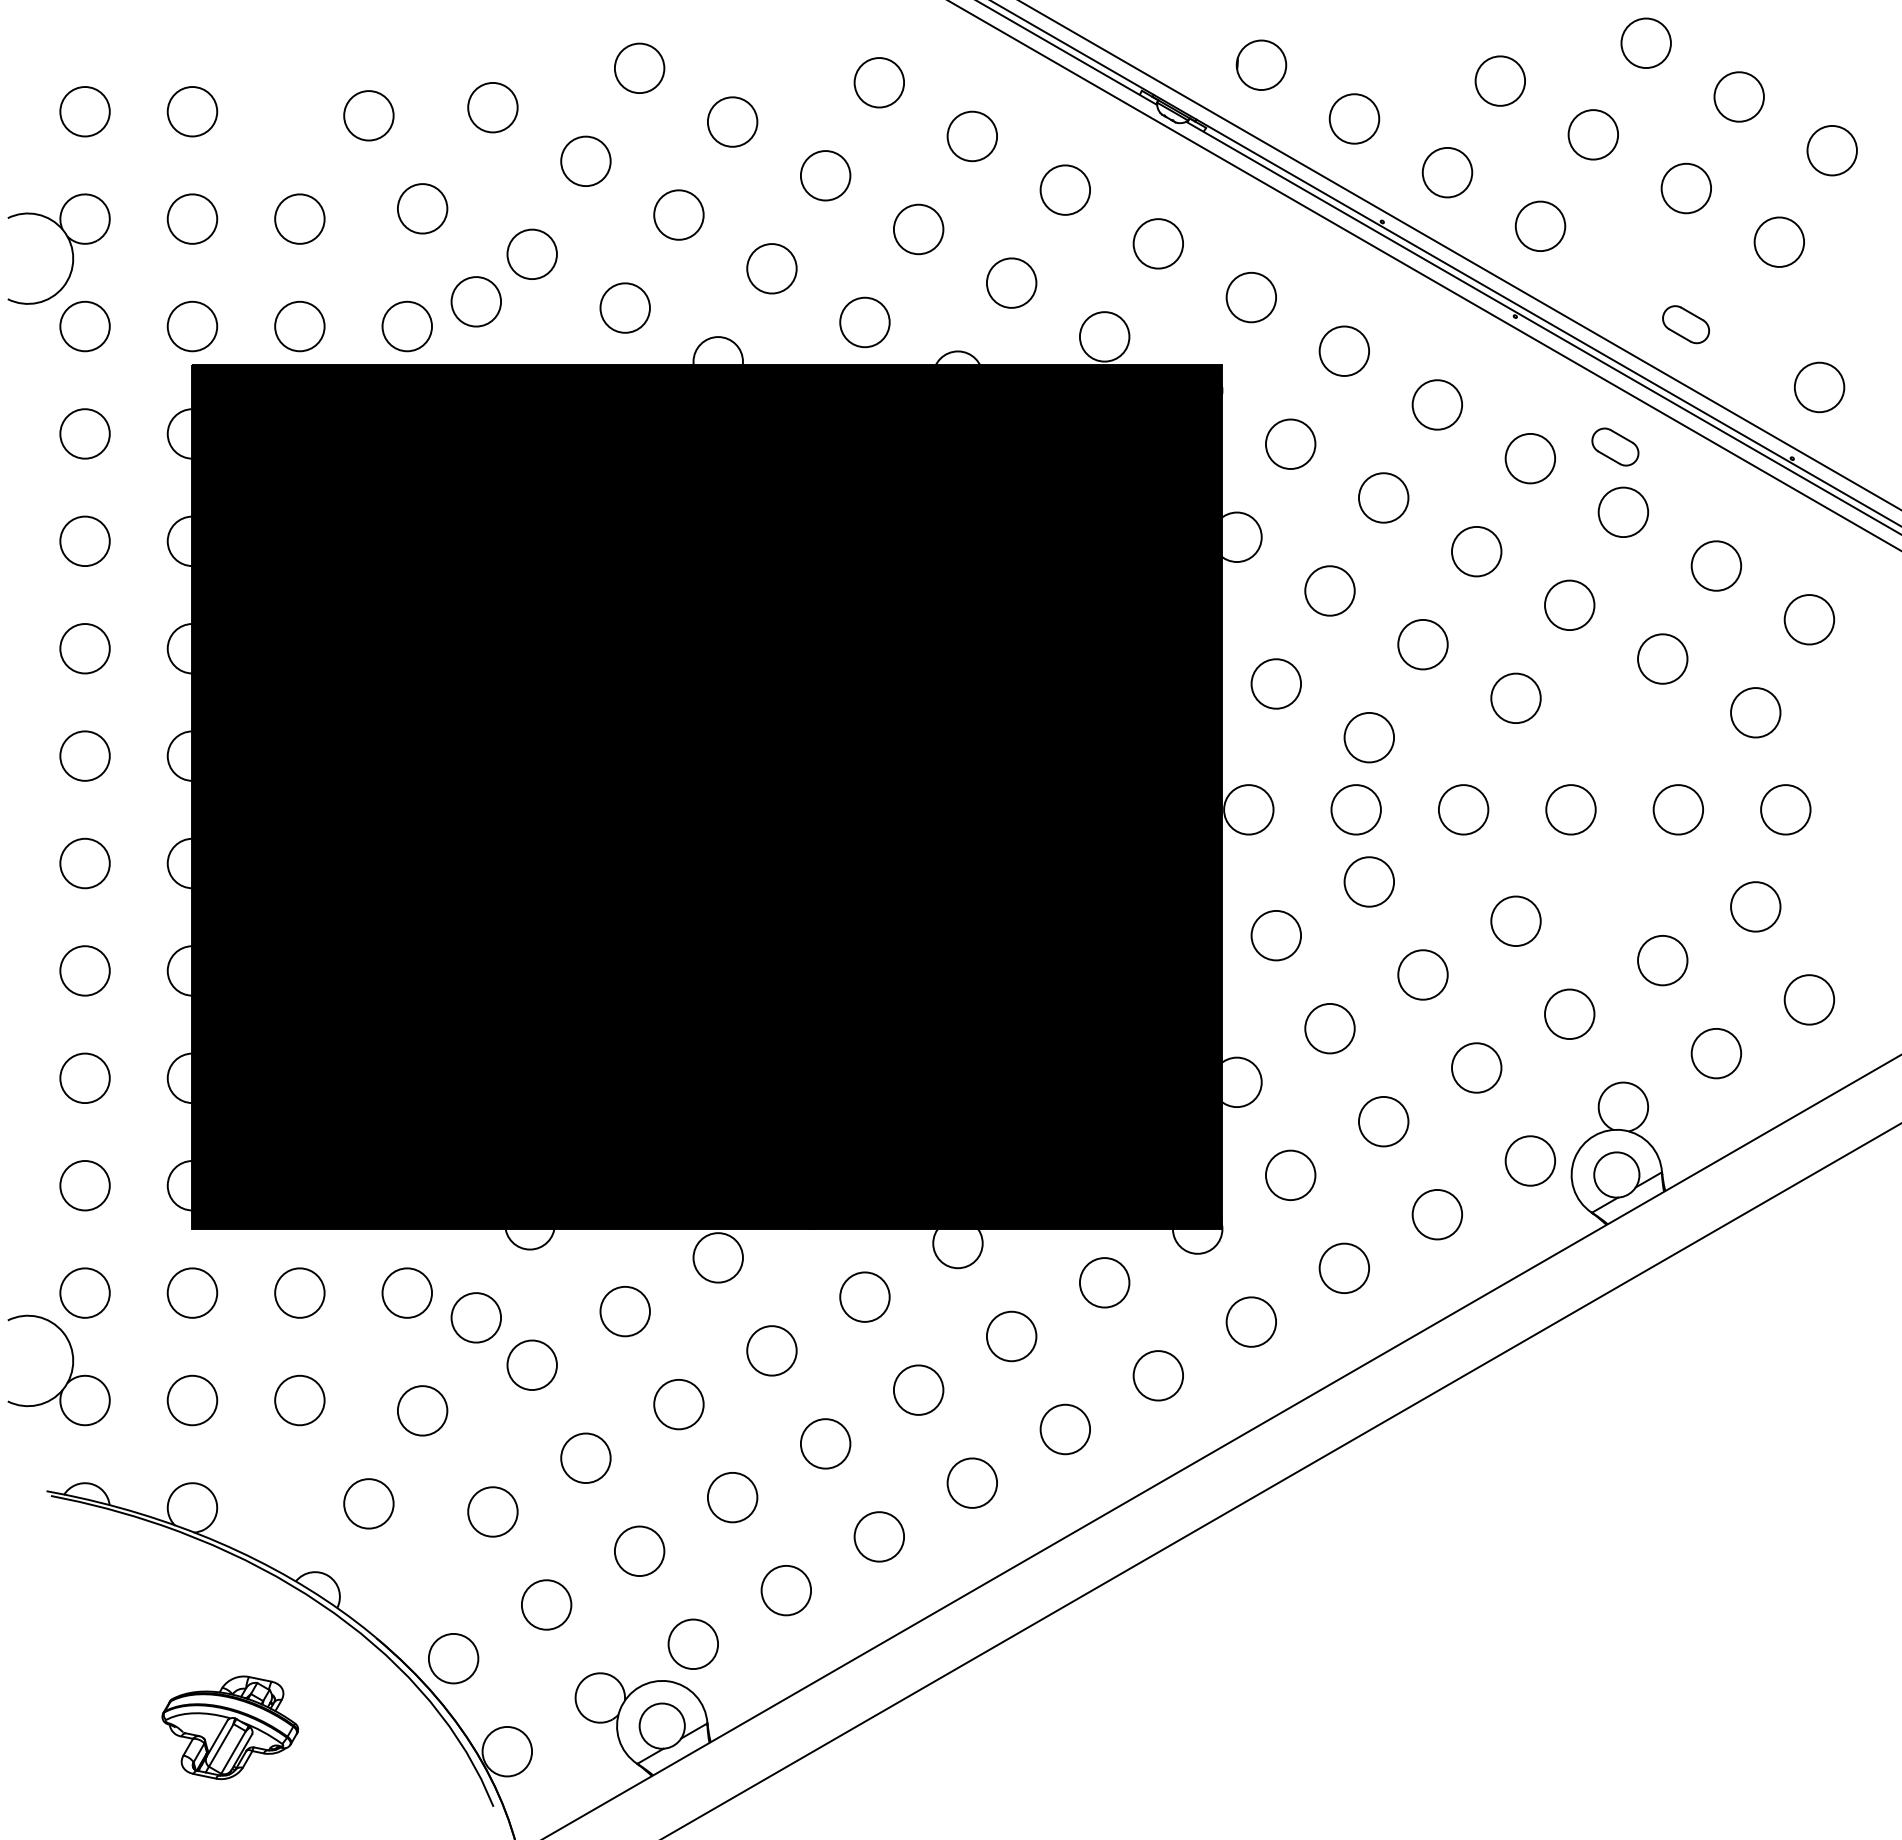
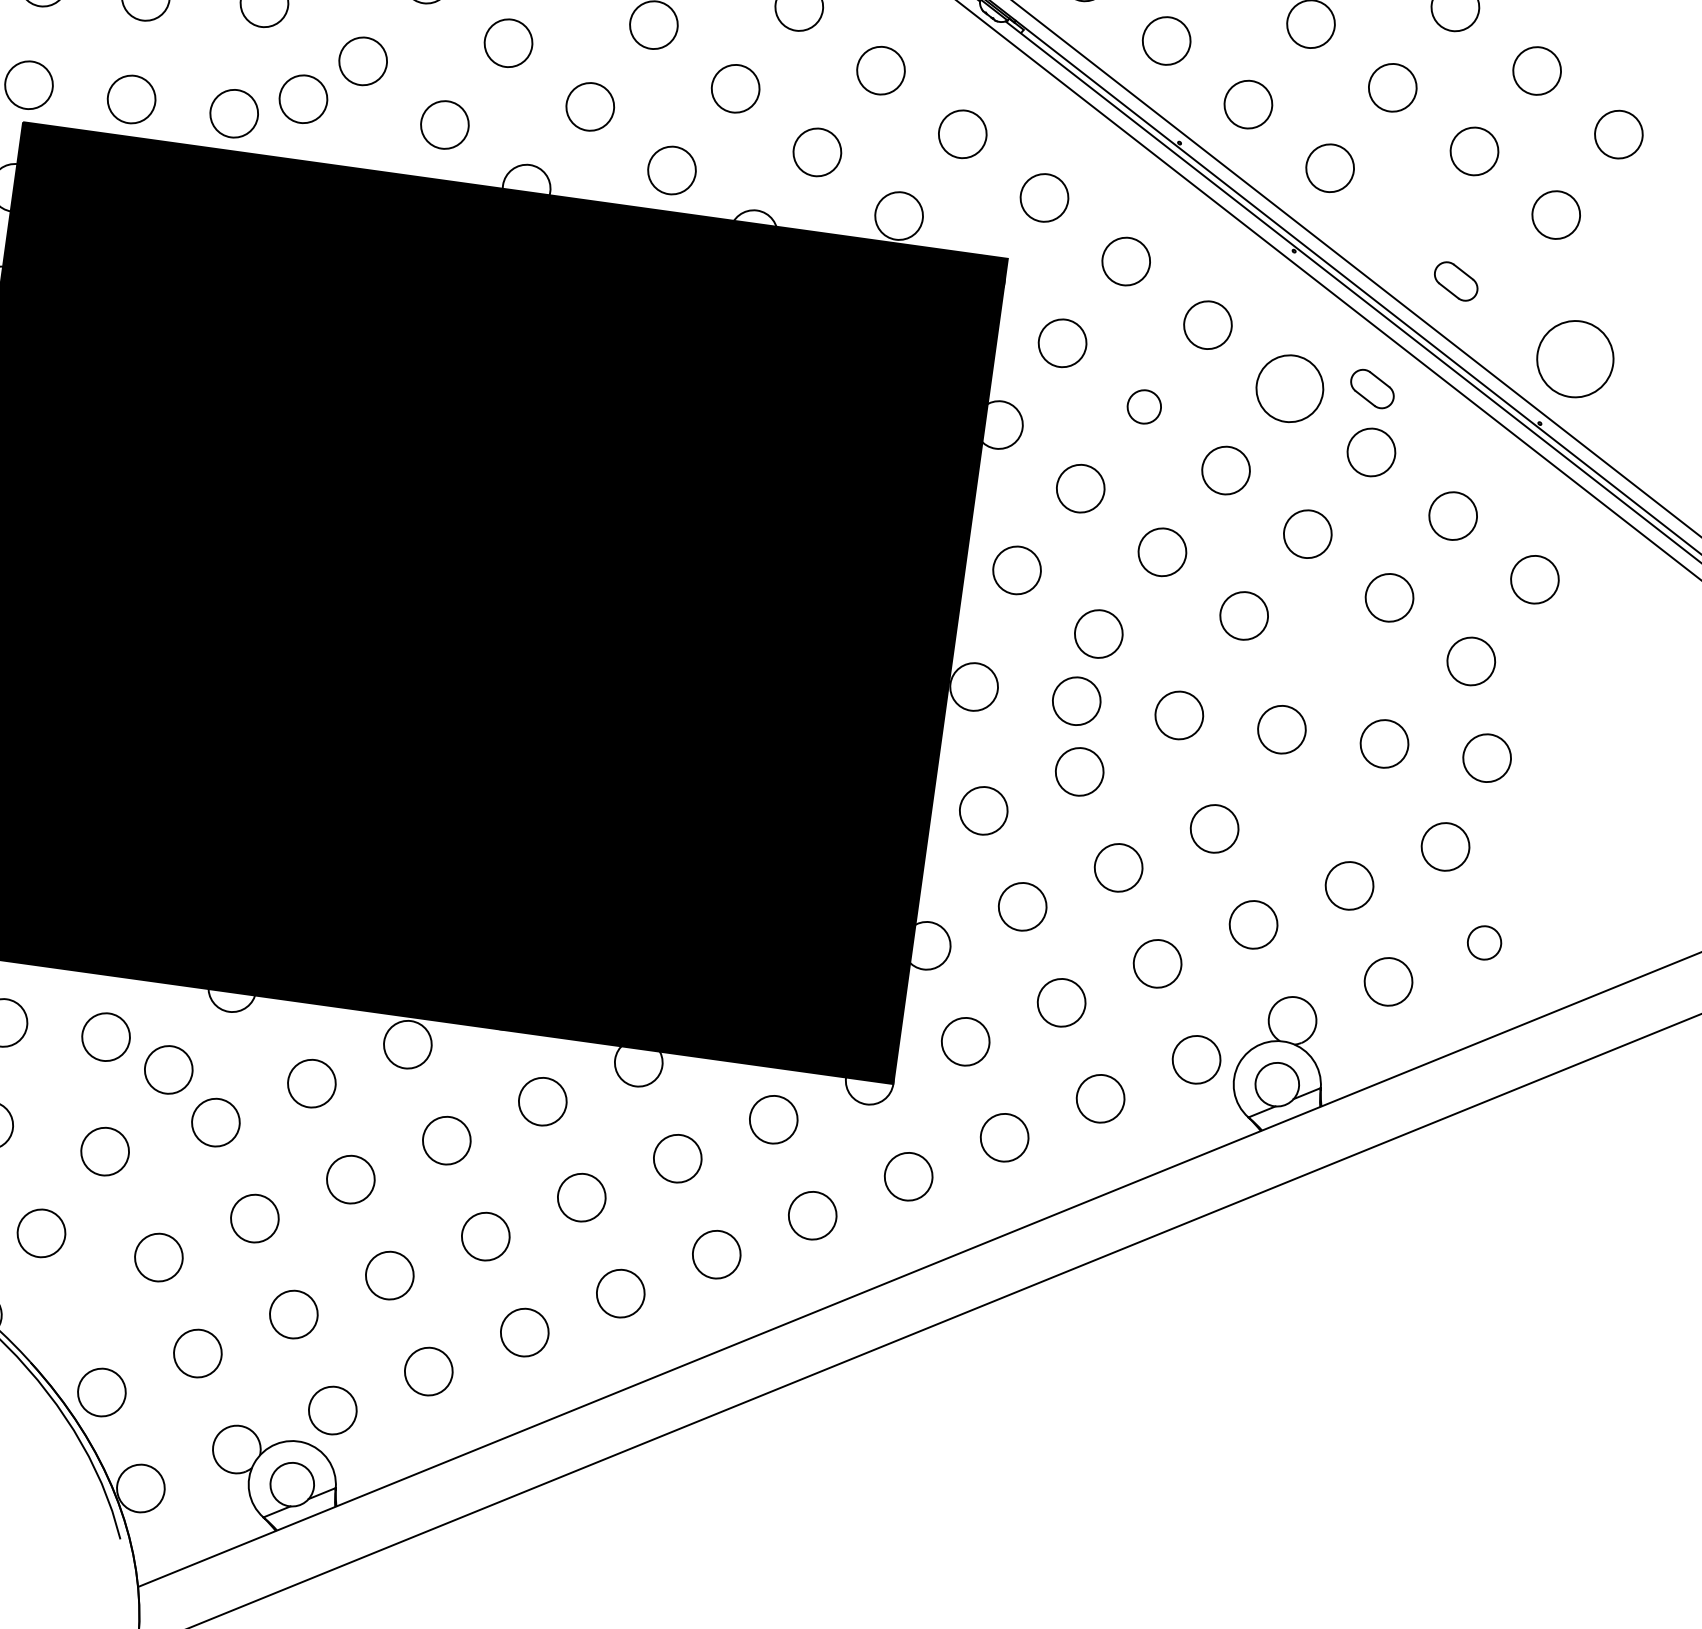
circle: (1819, 387) -> (1575, 359), size x1.6
circle: (1529, 458) -> (1288, 388), size x1.4
circle: (1383, 497) -> (1144, 406), size x0.7
circle: (1809, 999) -> (1484, 942), size x0.7

